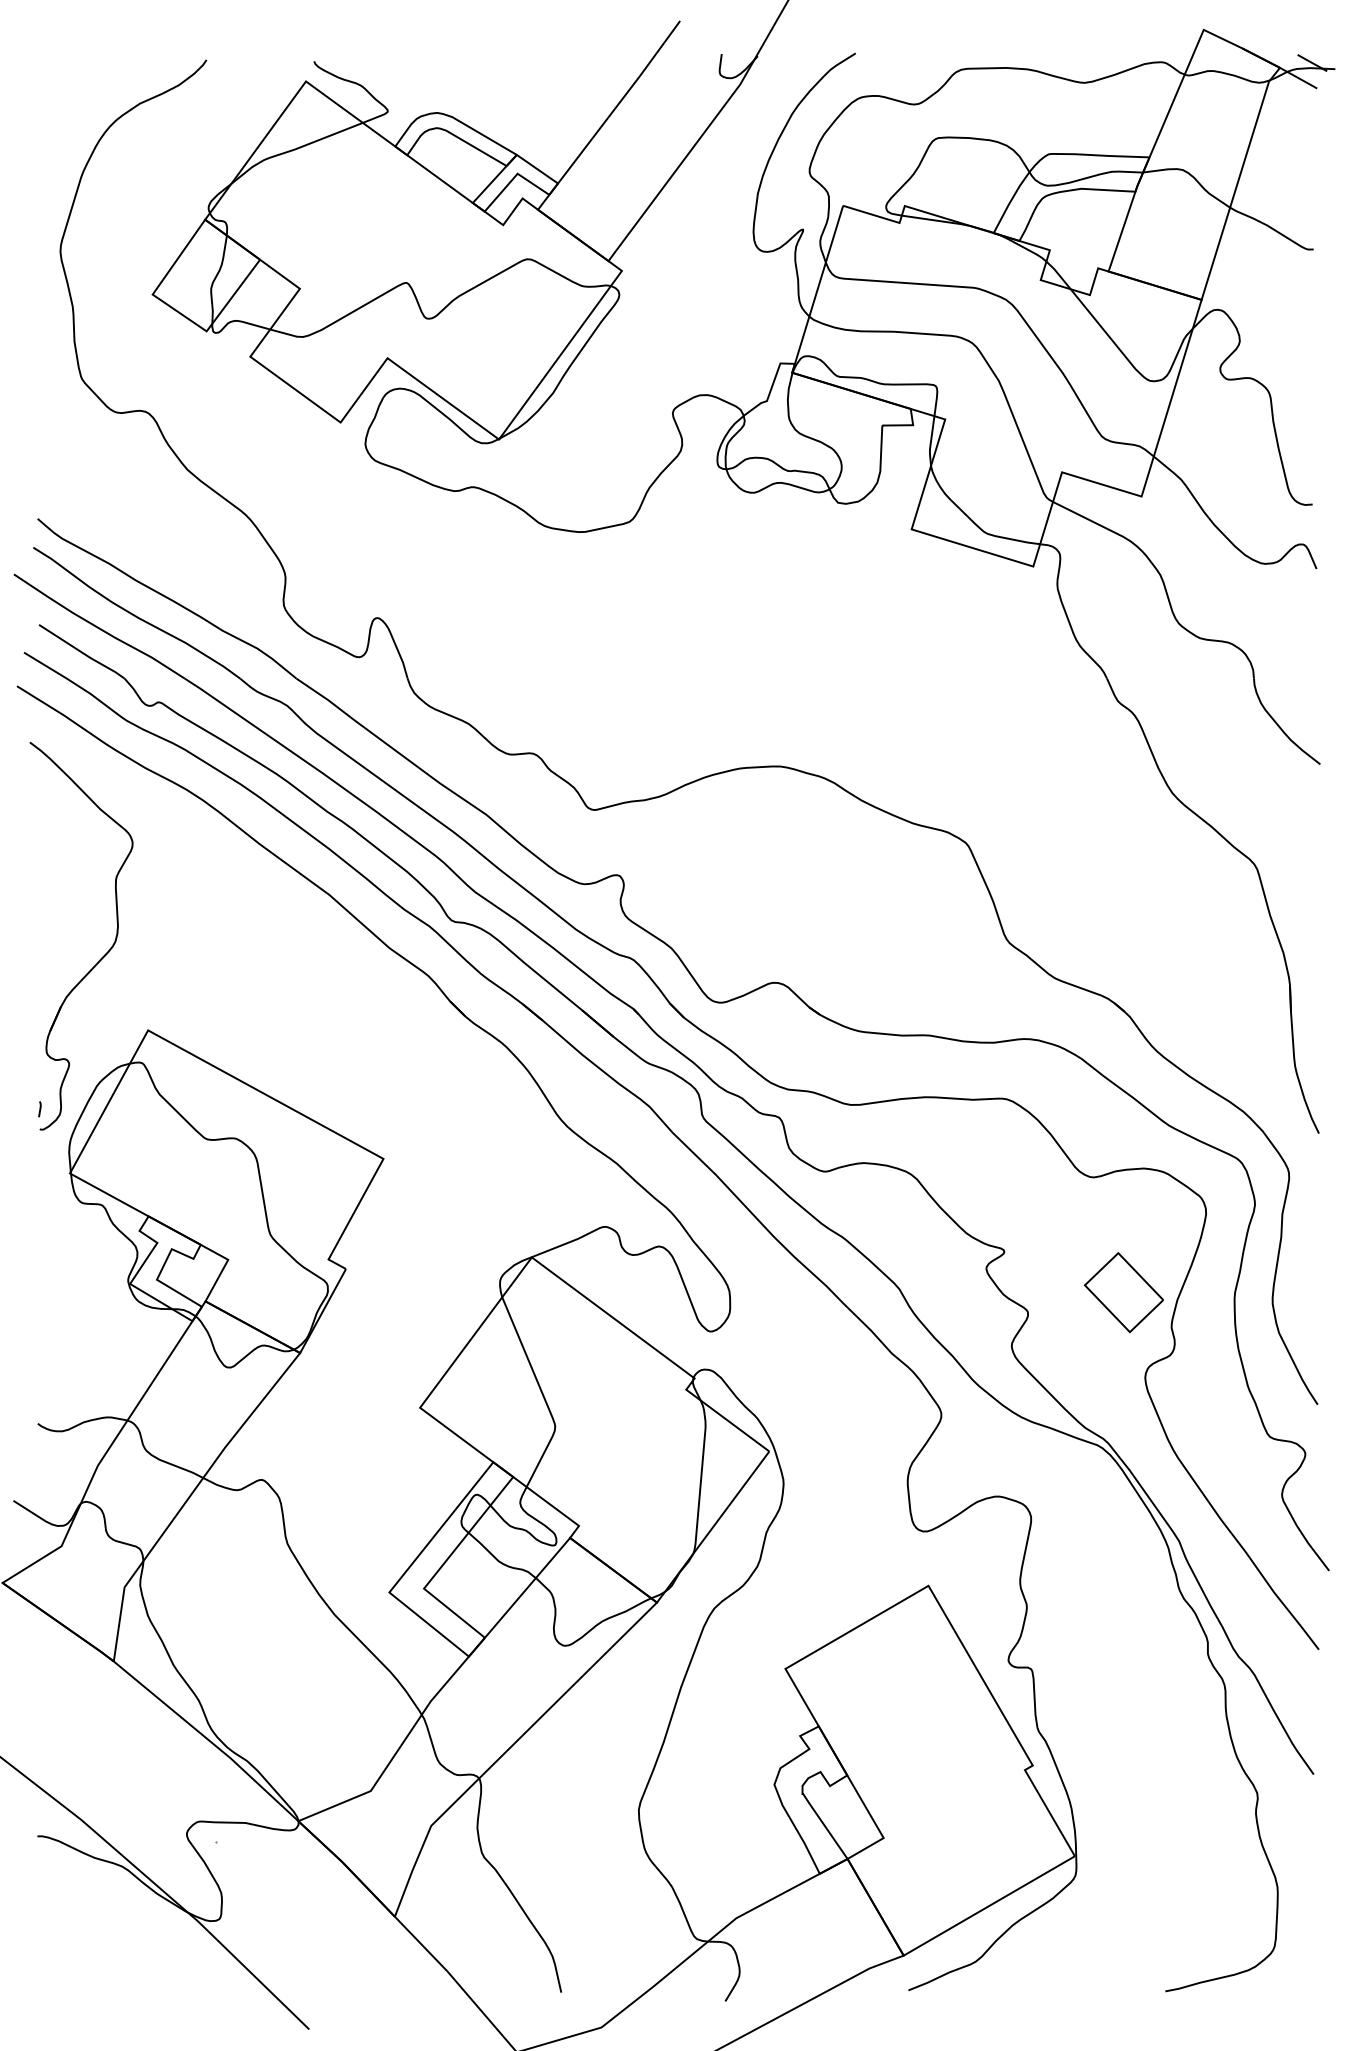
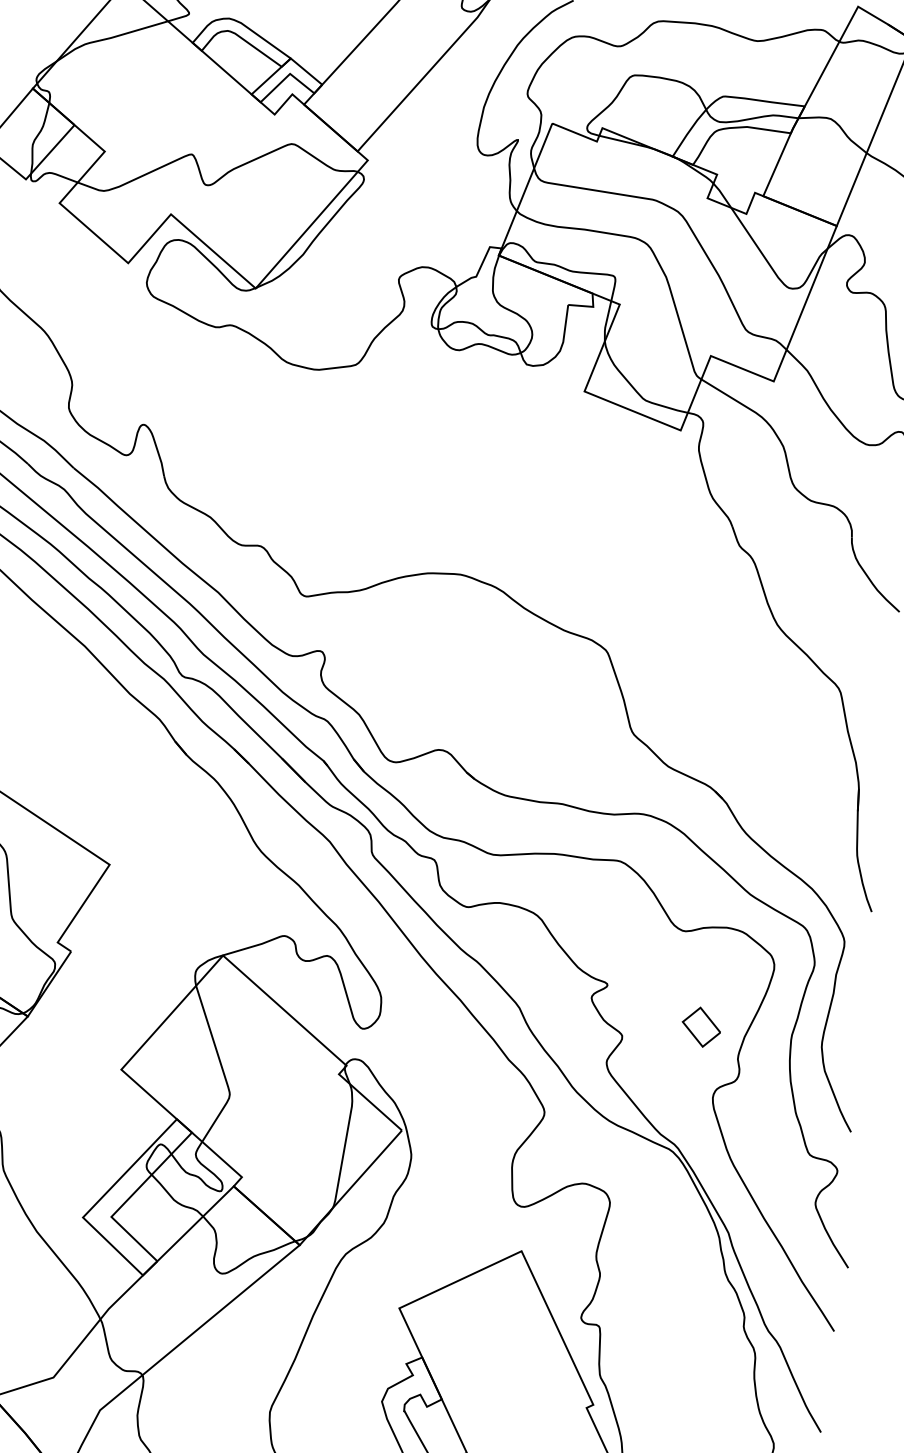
part: (1123, 1292) -> (701, 1026), size x0.6

